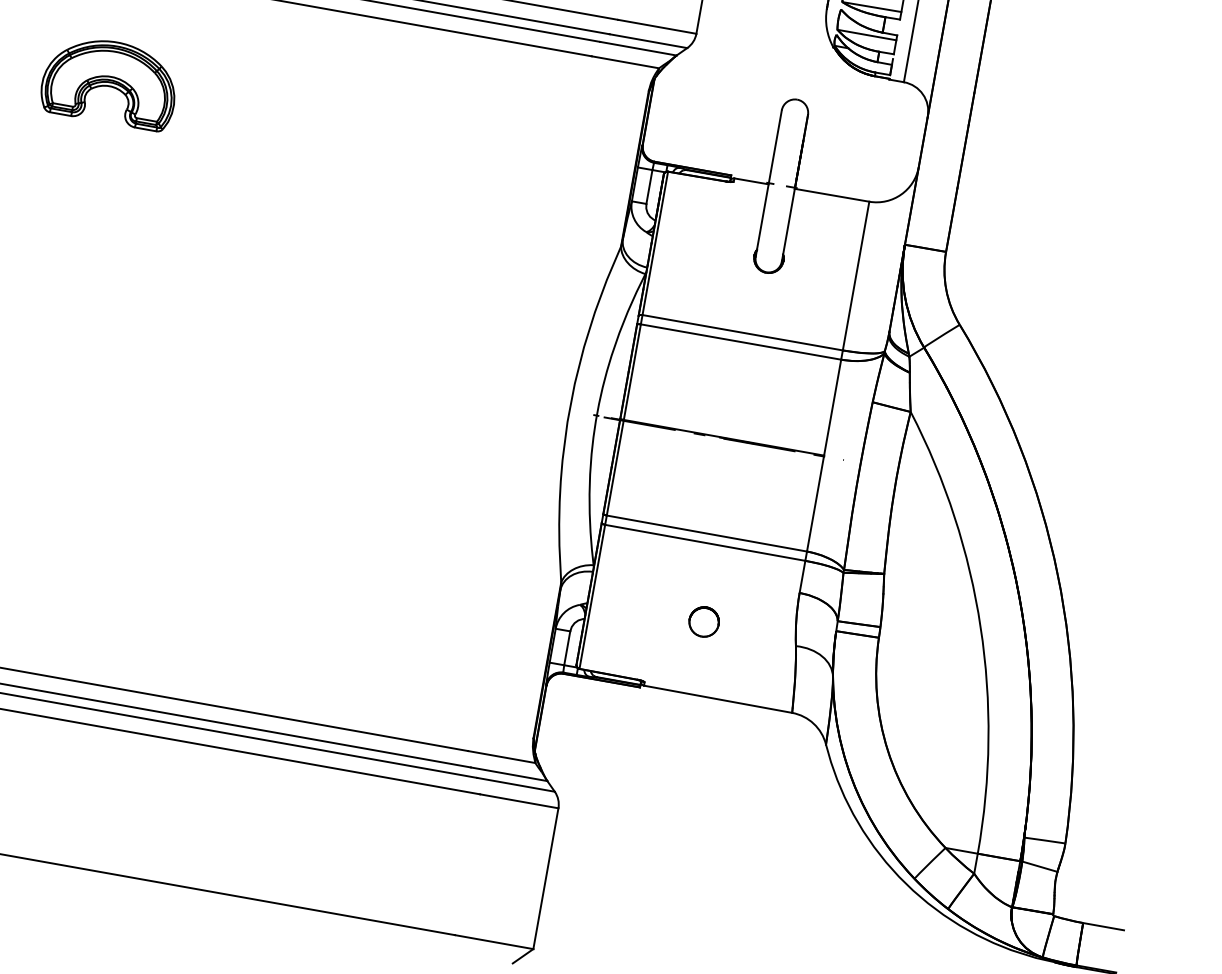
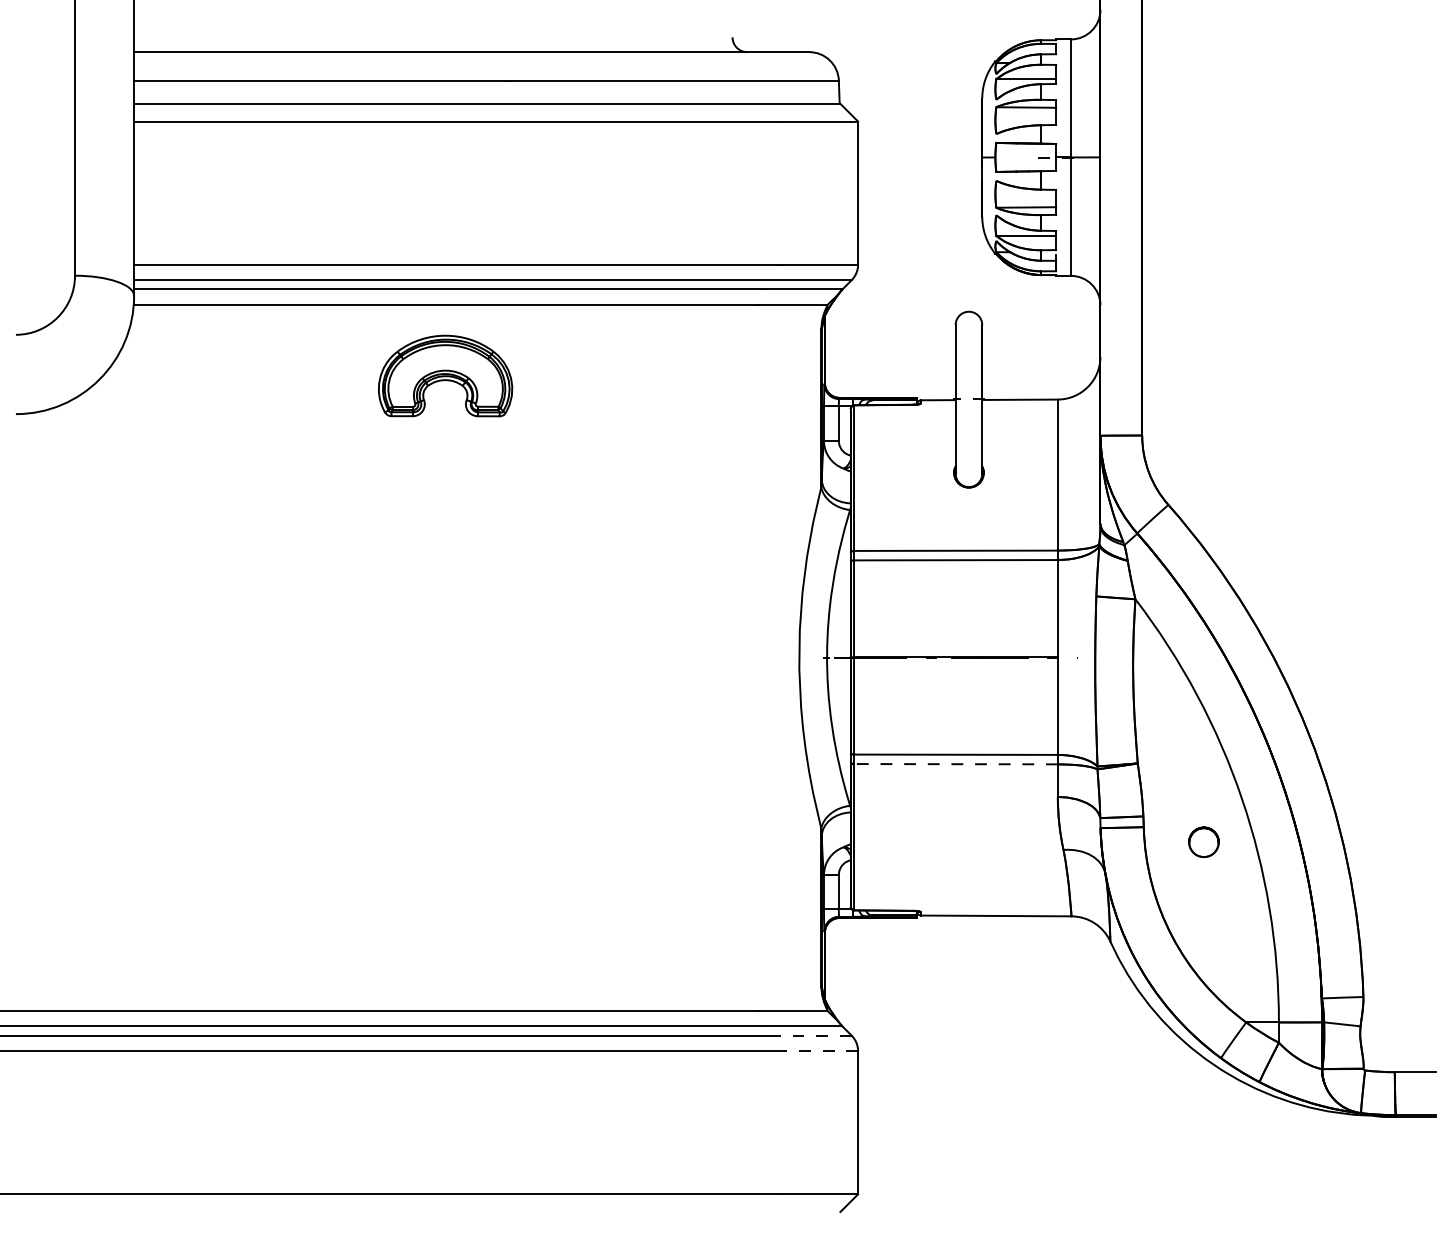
part: (110, 81) -> (445, 375), moved
line: (705, 543) -> (956, 764), solid -> dashed
part: (703, 621) -> (1203, 841), moved
line: (515, 784) -> (811, 1035), solid -> dashed
line: (519, 801) -> (818, 1051), solid -> dashed

